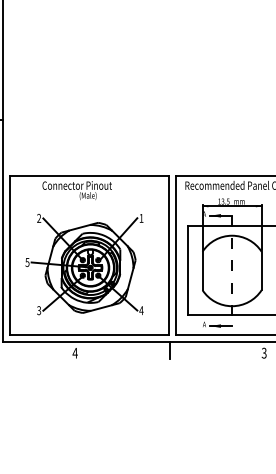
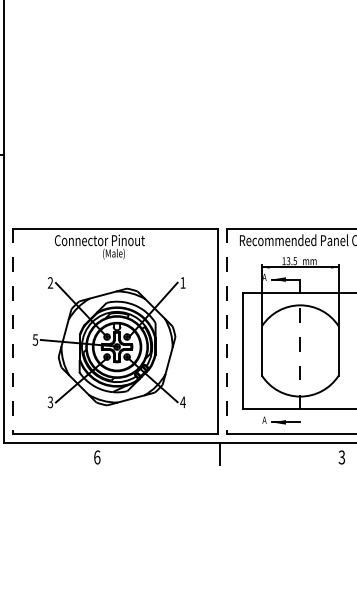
line: (9, 256) -> (12, 332), solid -> dashed
line: (175, 256) -> (227, 332), solid -> dashed
text: (74, 352) -> (96, 456), 4 -> 6

